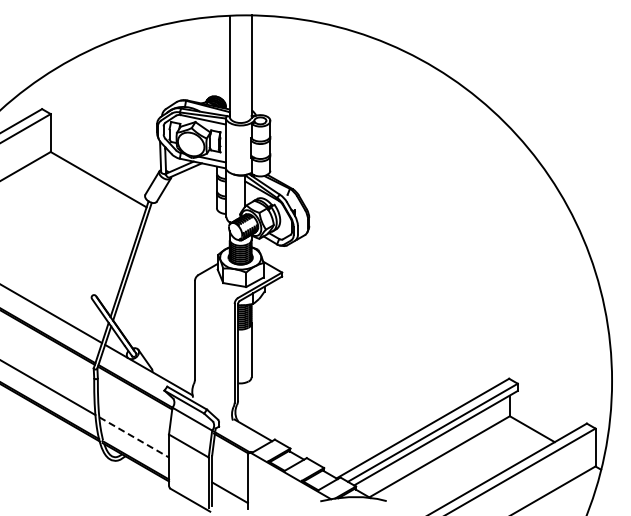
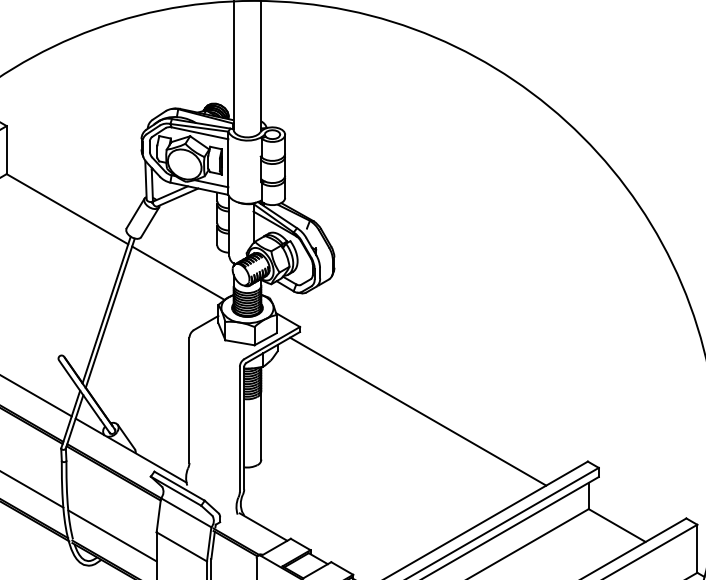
line: (185, 230) -> (177, 273), added
line: (375, 339) -> (418, 411), added
line: (134, 437) -> (112, 536), dashed -> solid

